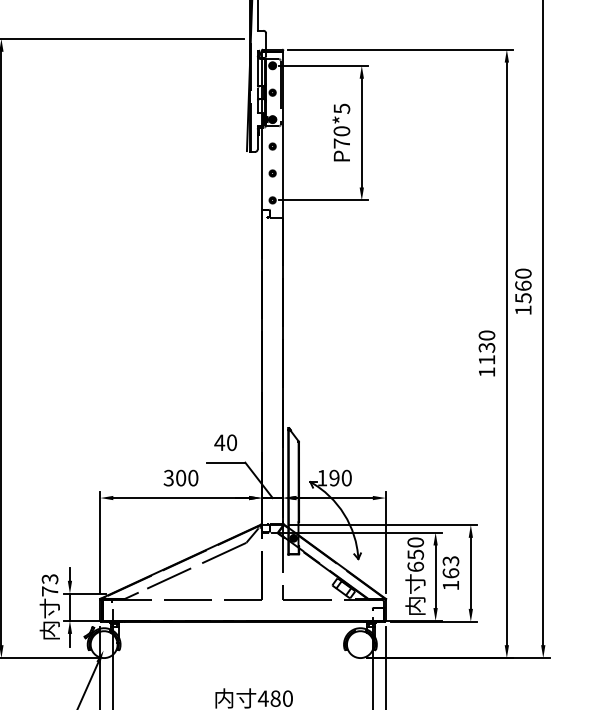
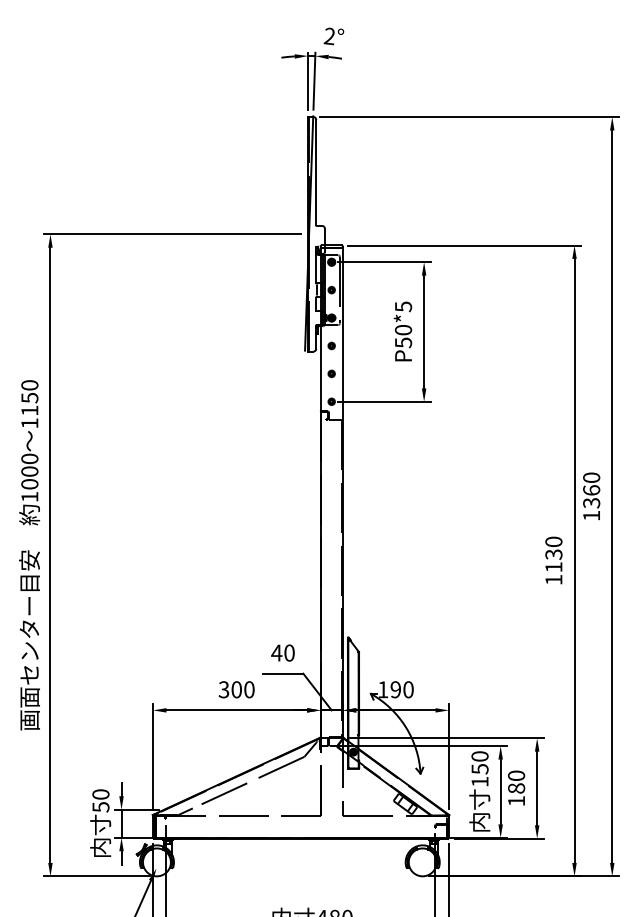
text: (341, 143) -> (403, 342), P70*5 -> P50*5
text: (523, 297) -> (591, 502), 1560 -> 1360
text: (415, 566) -> (479, 781), 650 -> 150
text: (450, 566) -> (516, 781), 163 -> 180
text: (49, 584) -> (100, 800), 73 -> 50

